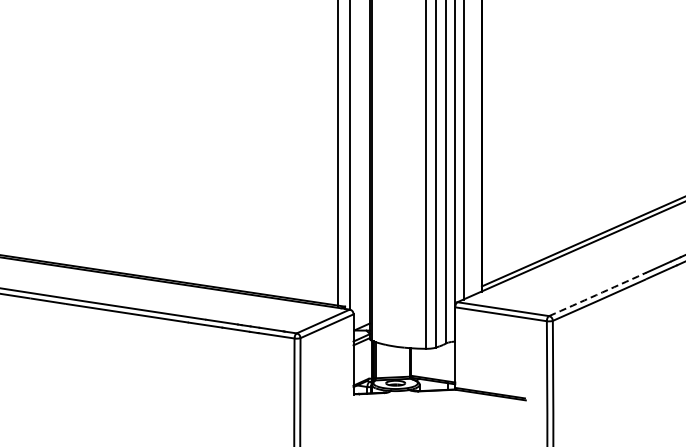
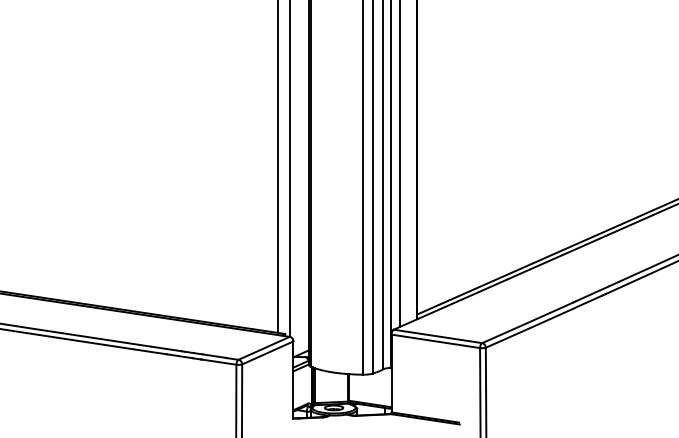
arc: (597, 294) -> (528, 322), dashed -> solid

